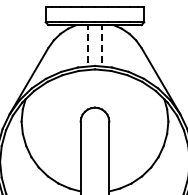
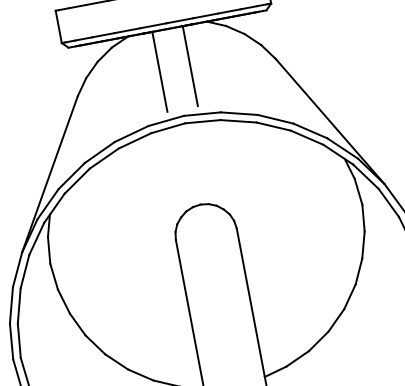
line: (87, 43) -> (159, 71), dashed -> solid
line: (102, 43) -> (190, 65), dashed -> solid

